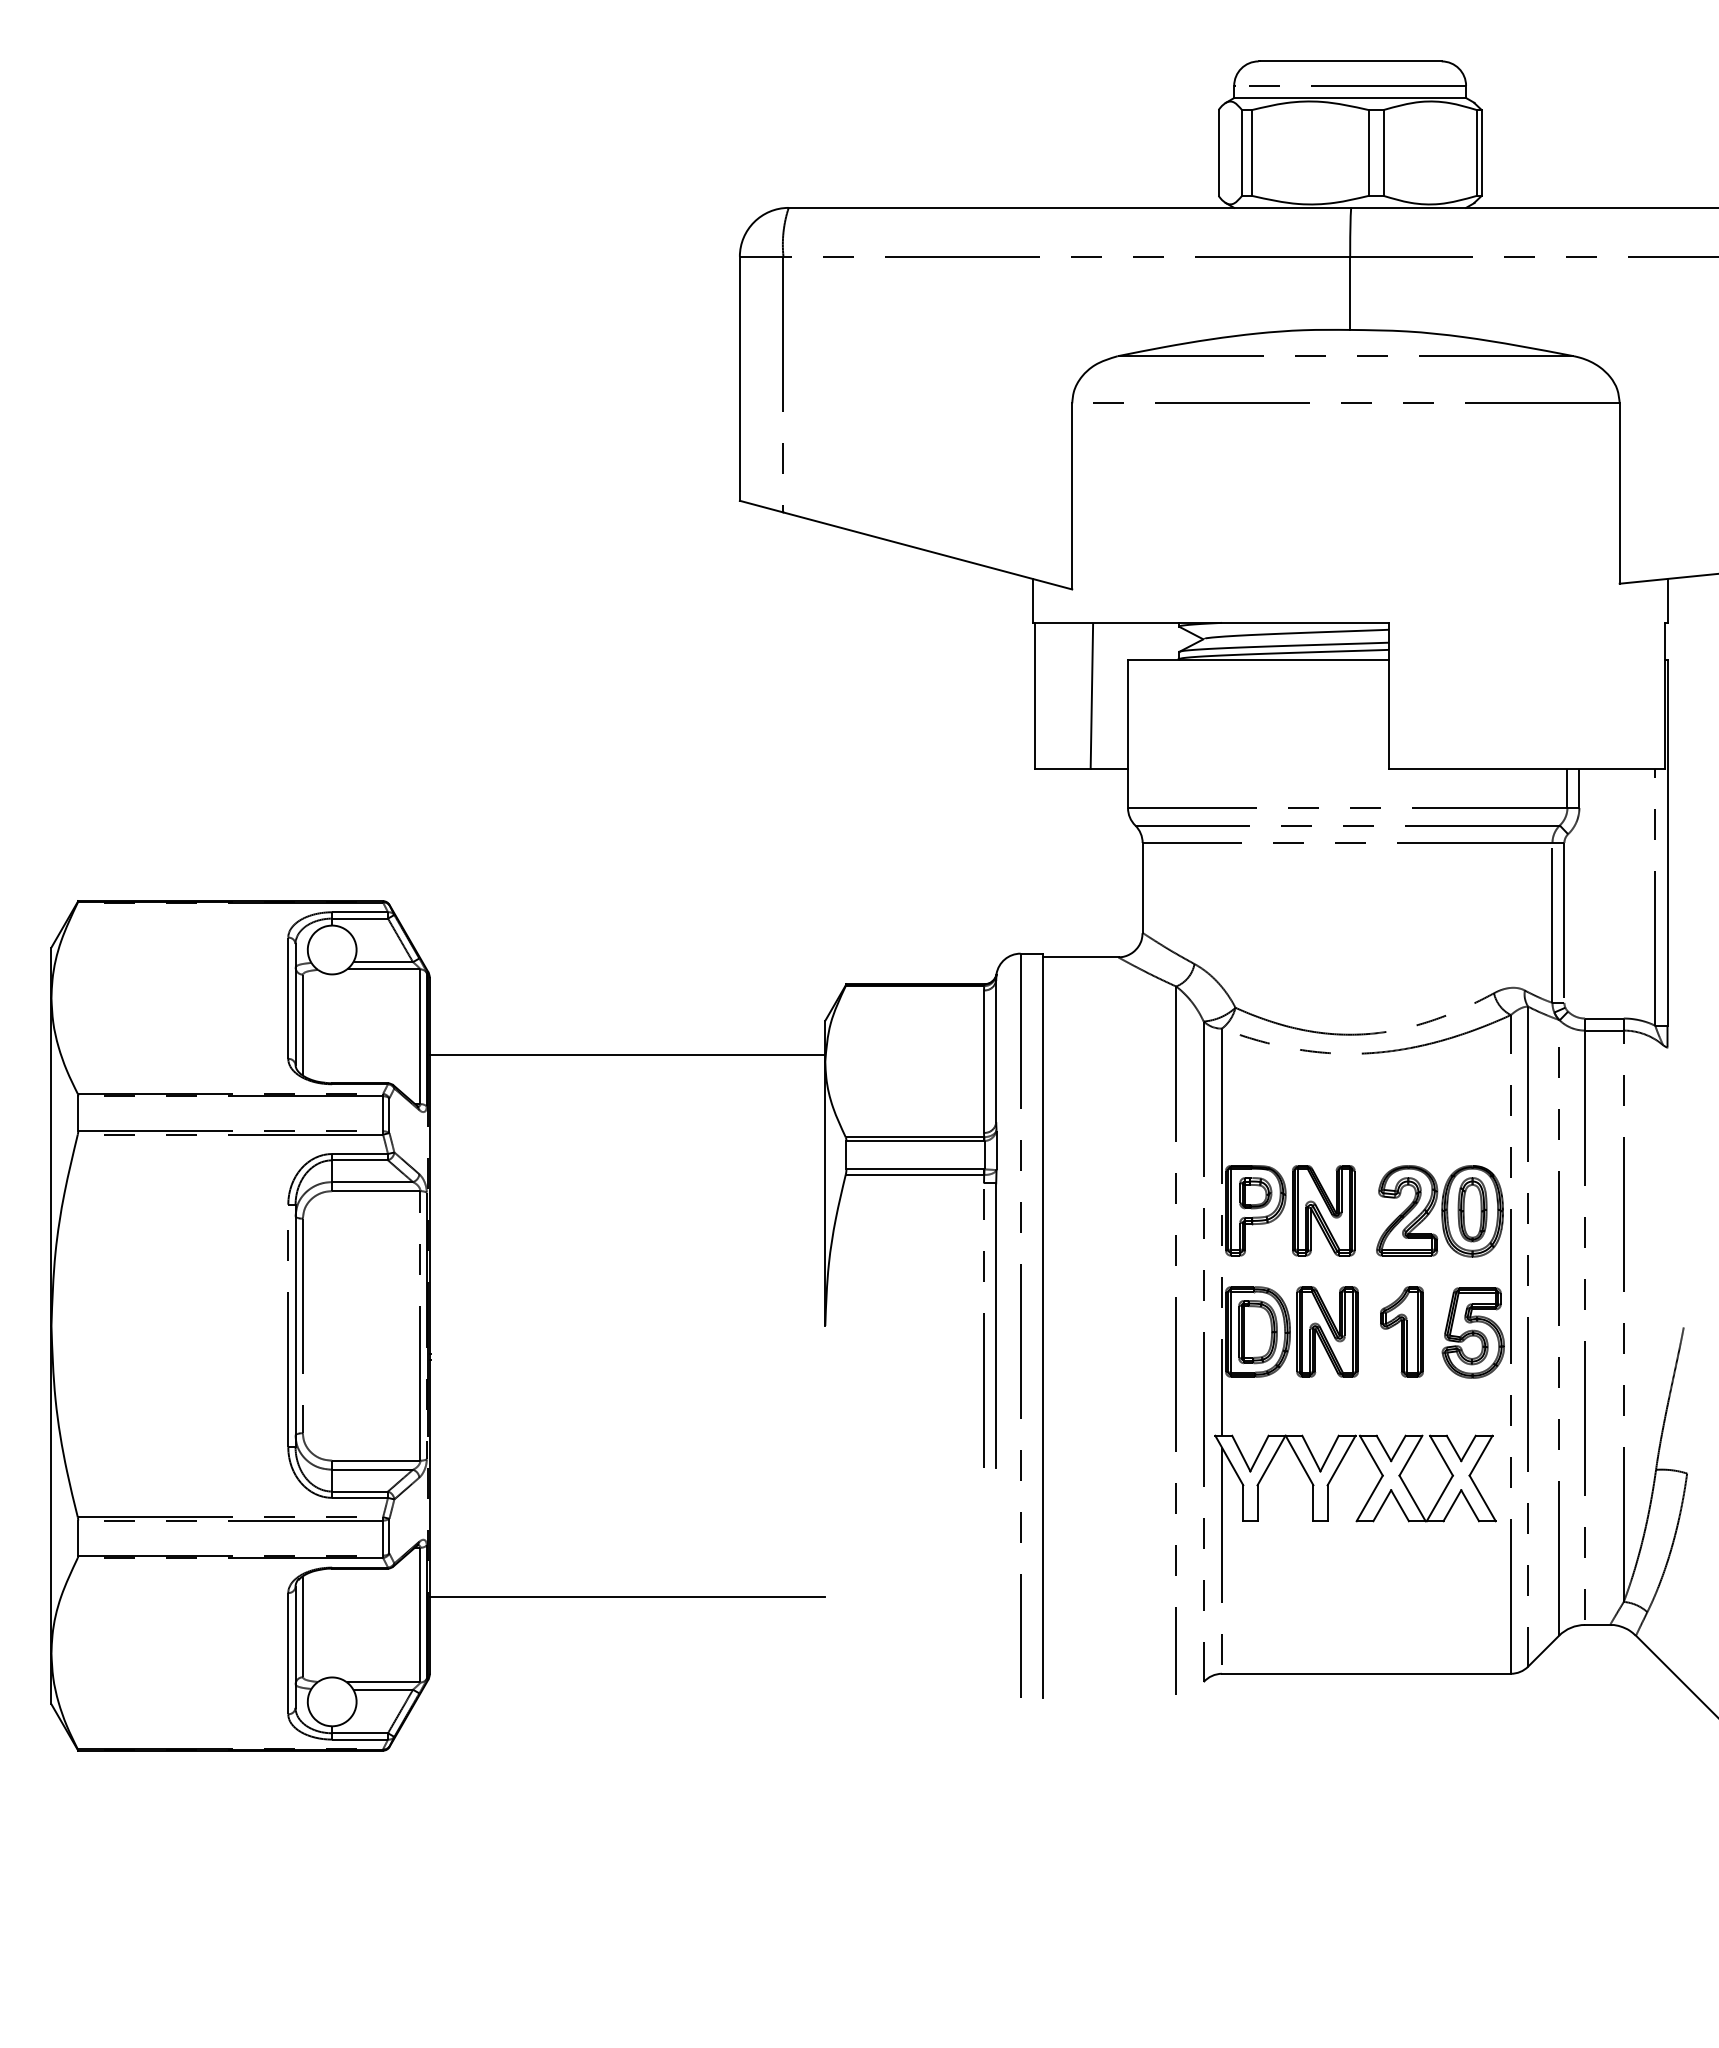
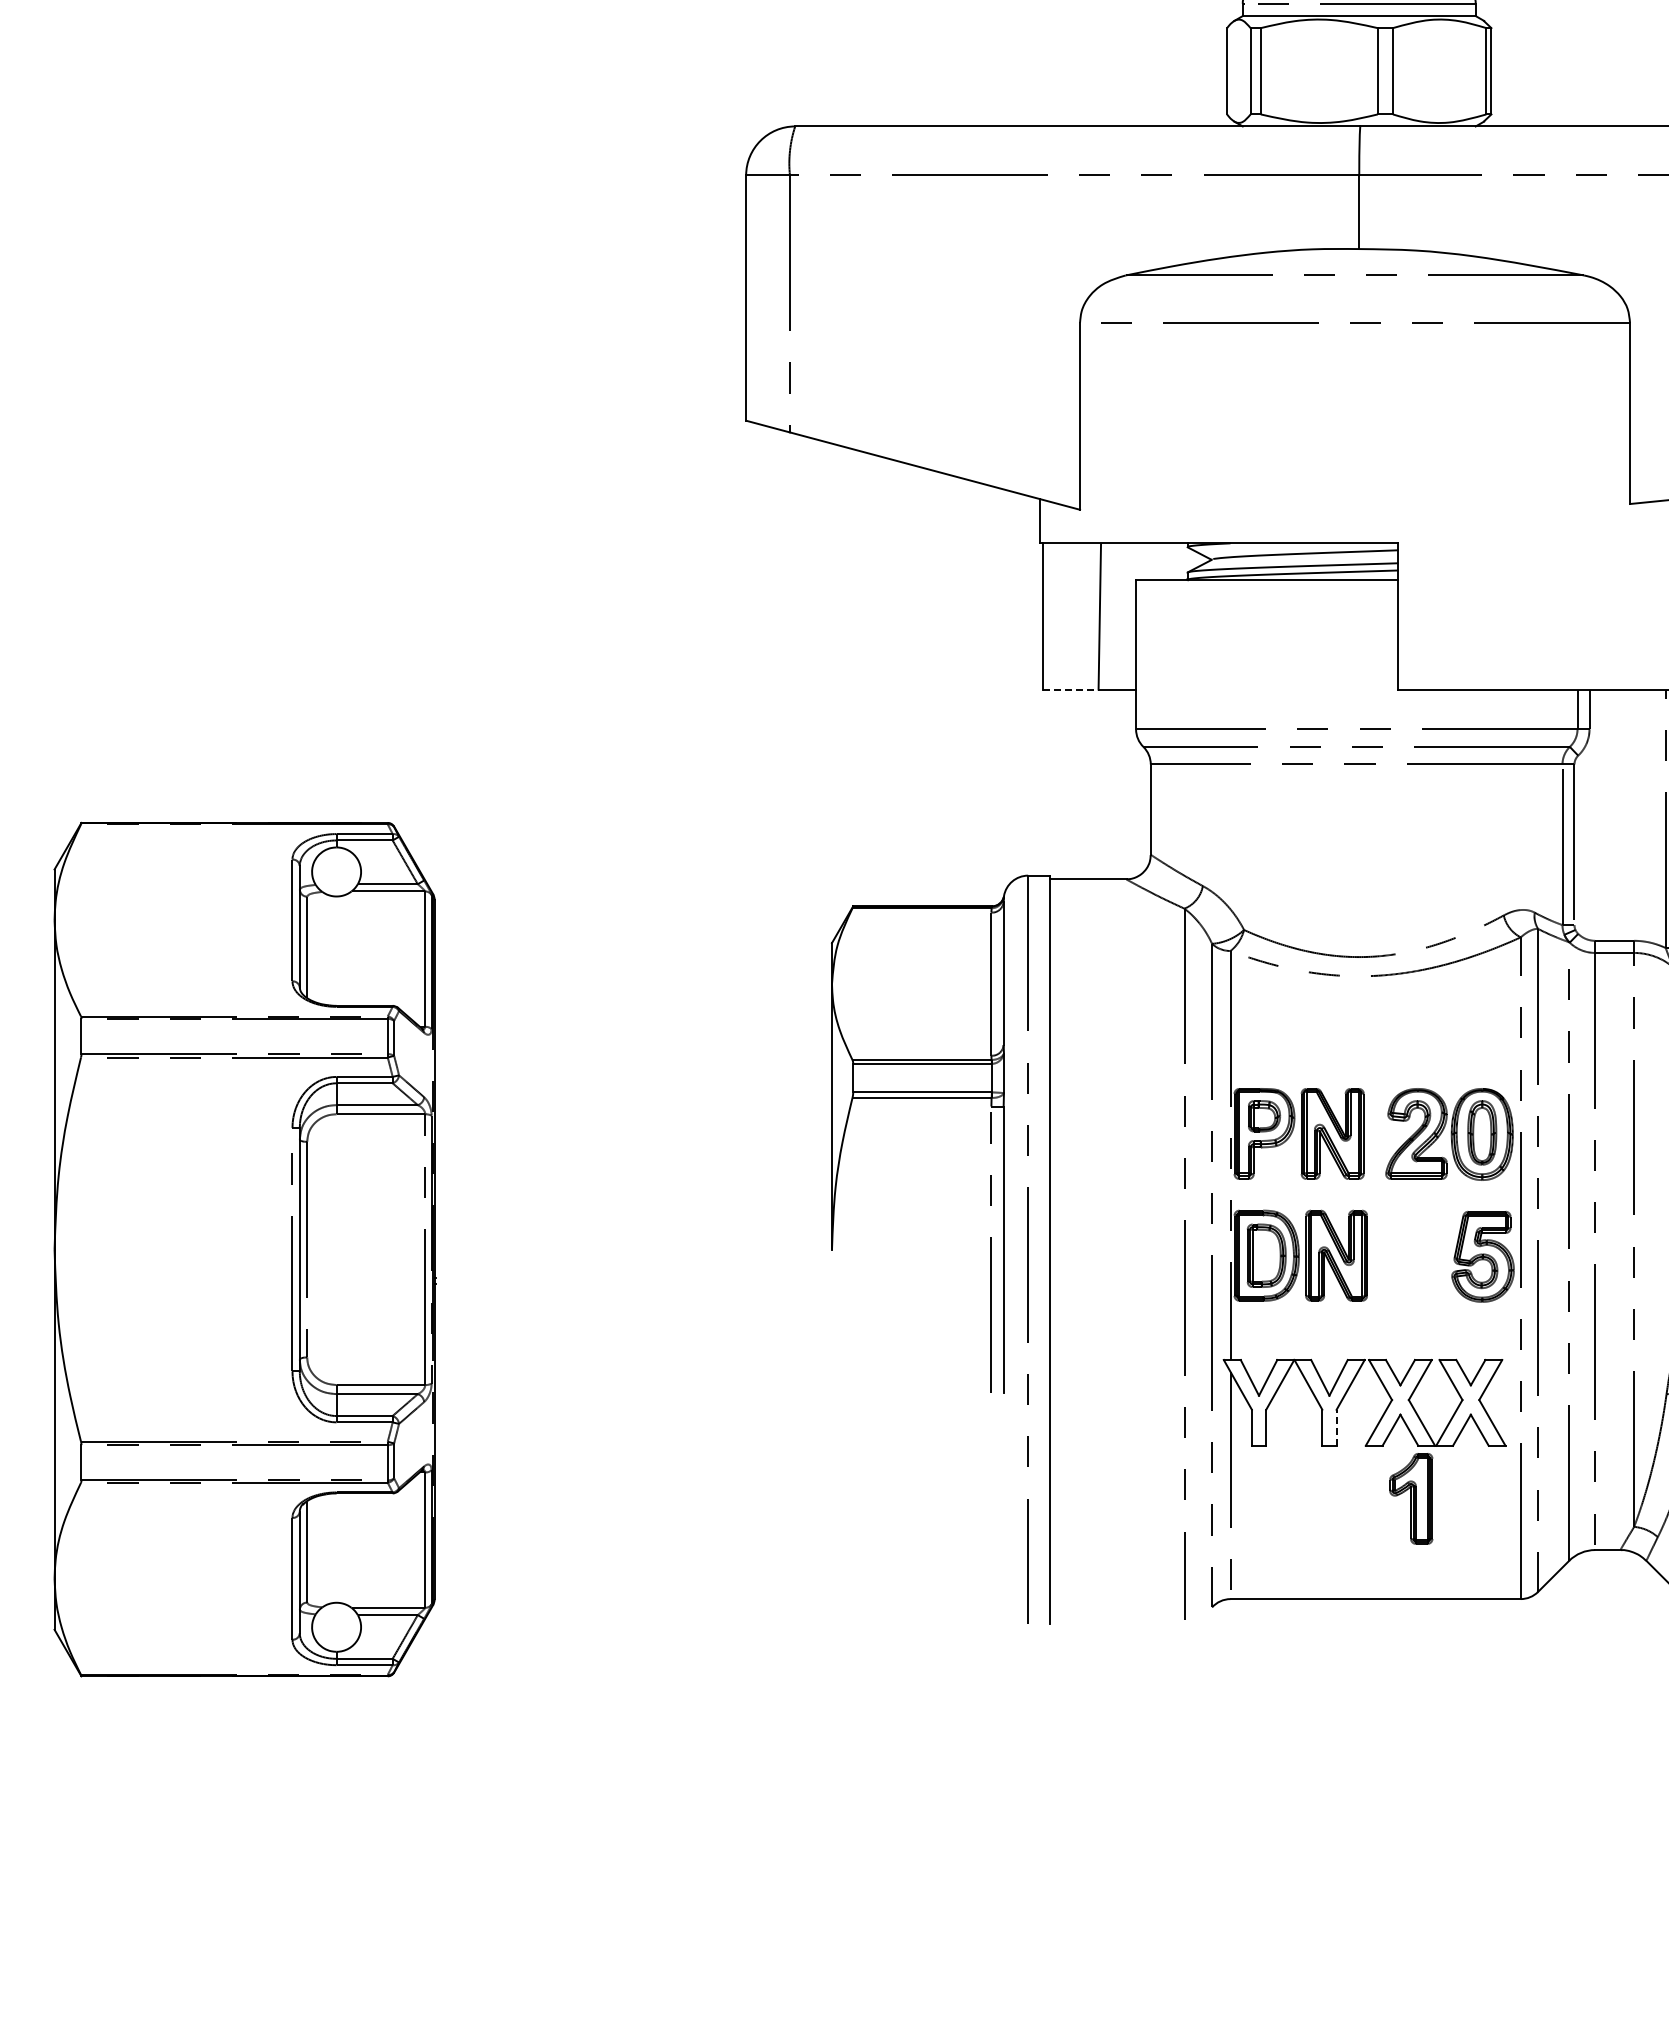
line: (1062, 769) -> (1070, 690), solid -> dashed
line: (627, 1054) -> (633, 976), removed
part: (1401, 1331) -> (1410, 1498), moved
line: (1327, 1503) -> (1336, 1428), solid -> dashed
line: (627, 1596) -> (633, 1521), removed

